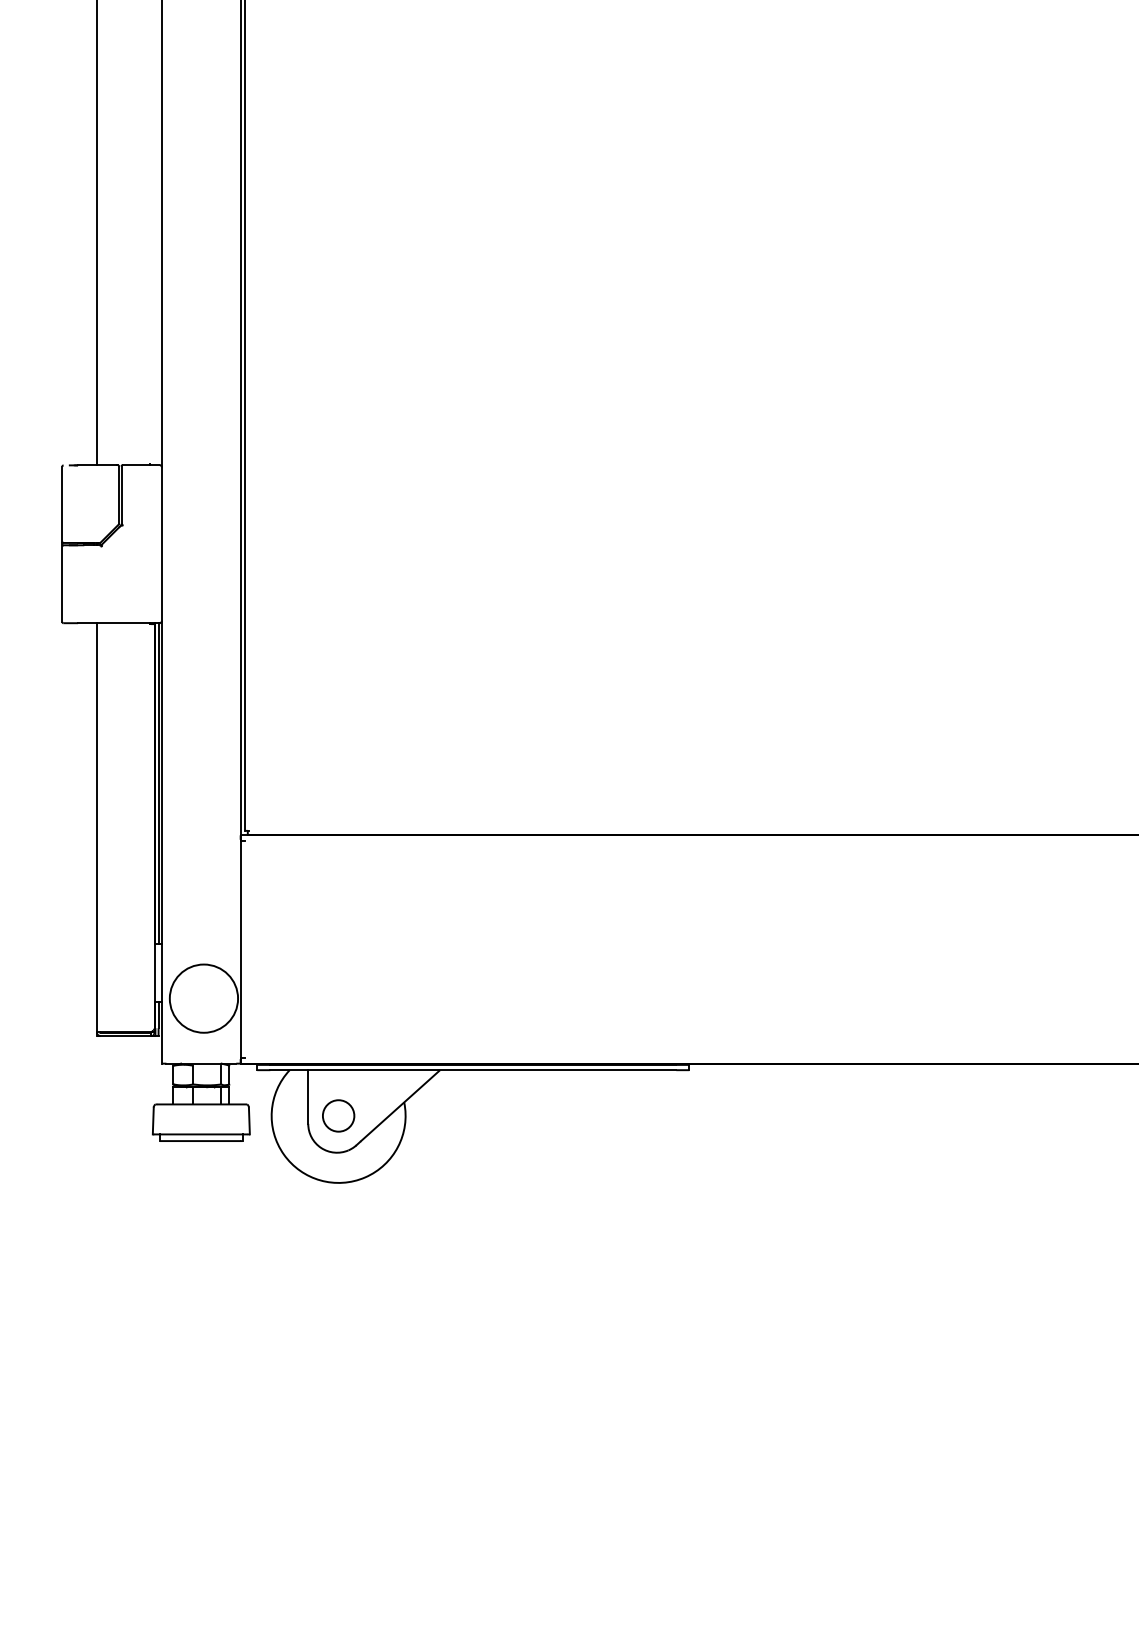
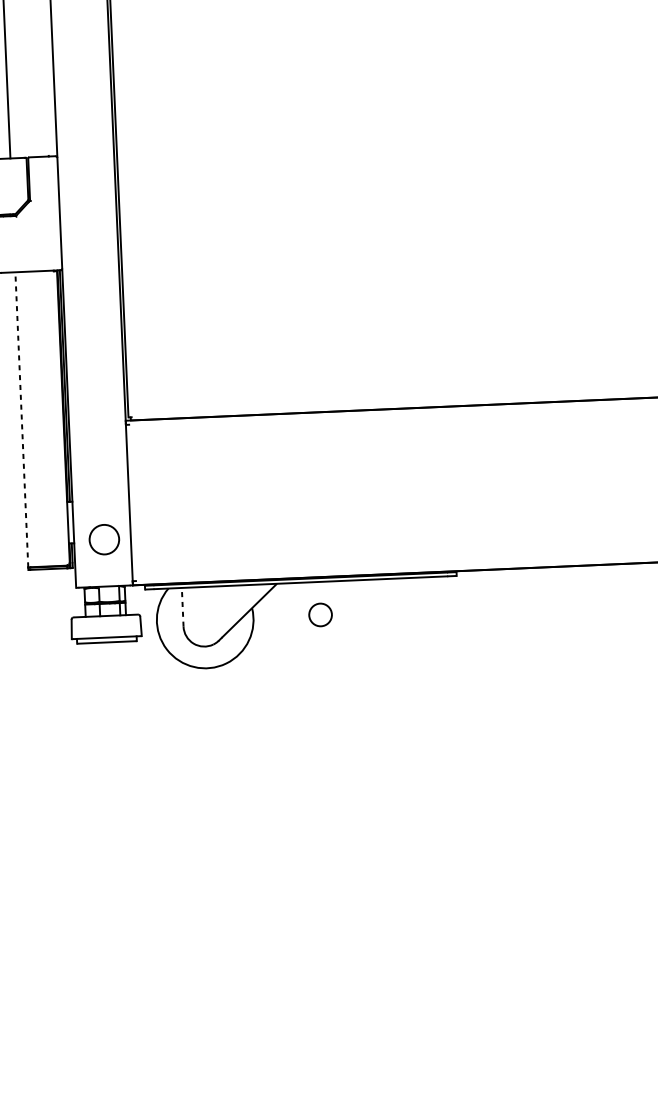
line: (96, 827) -> (21, 419), solid -> dashed
circle: (203, 998) -> (104, 539), size x0.6
line: (308, 1097) -> (182, 607), solid -> dashed
circle: (338, 1115) -> (320, 614), moved

